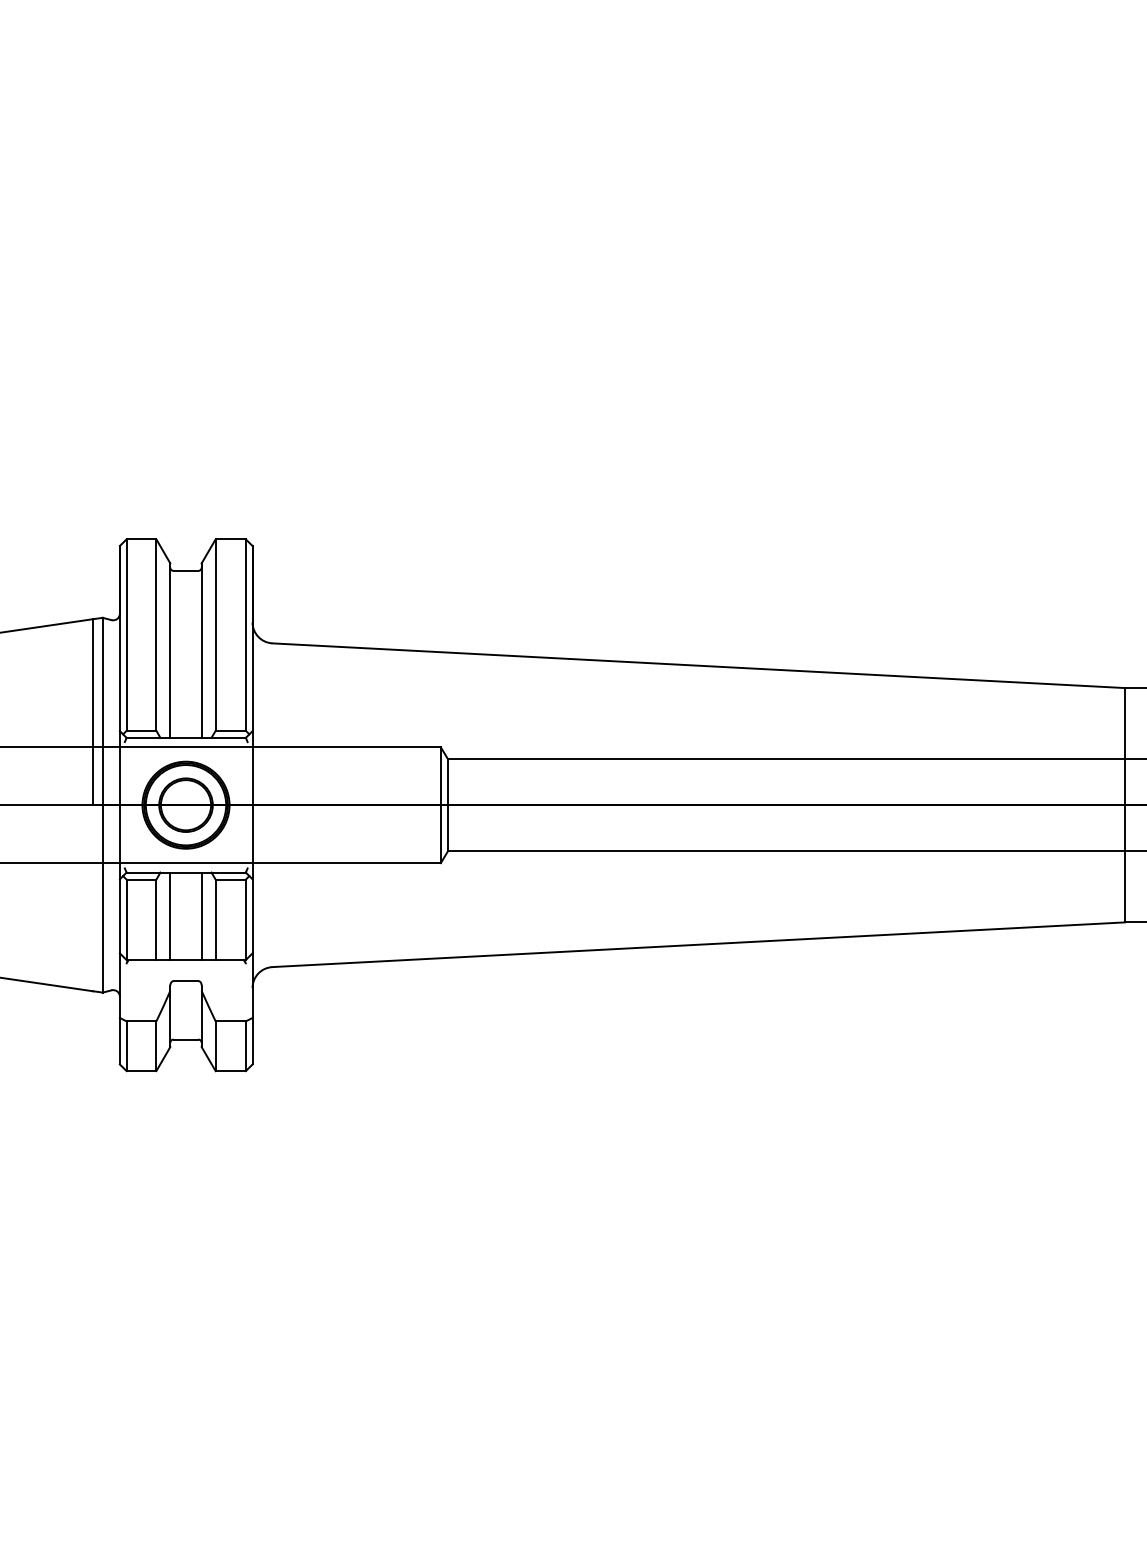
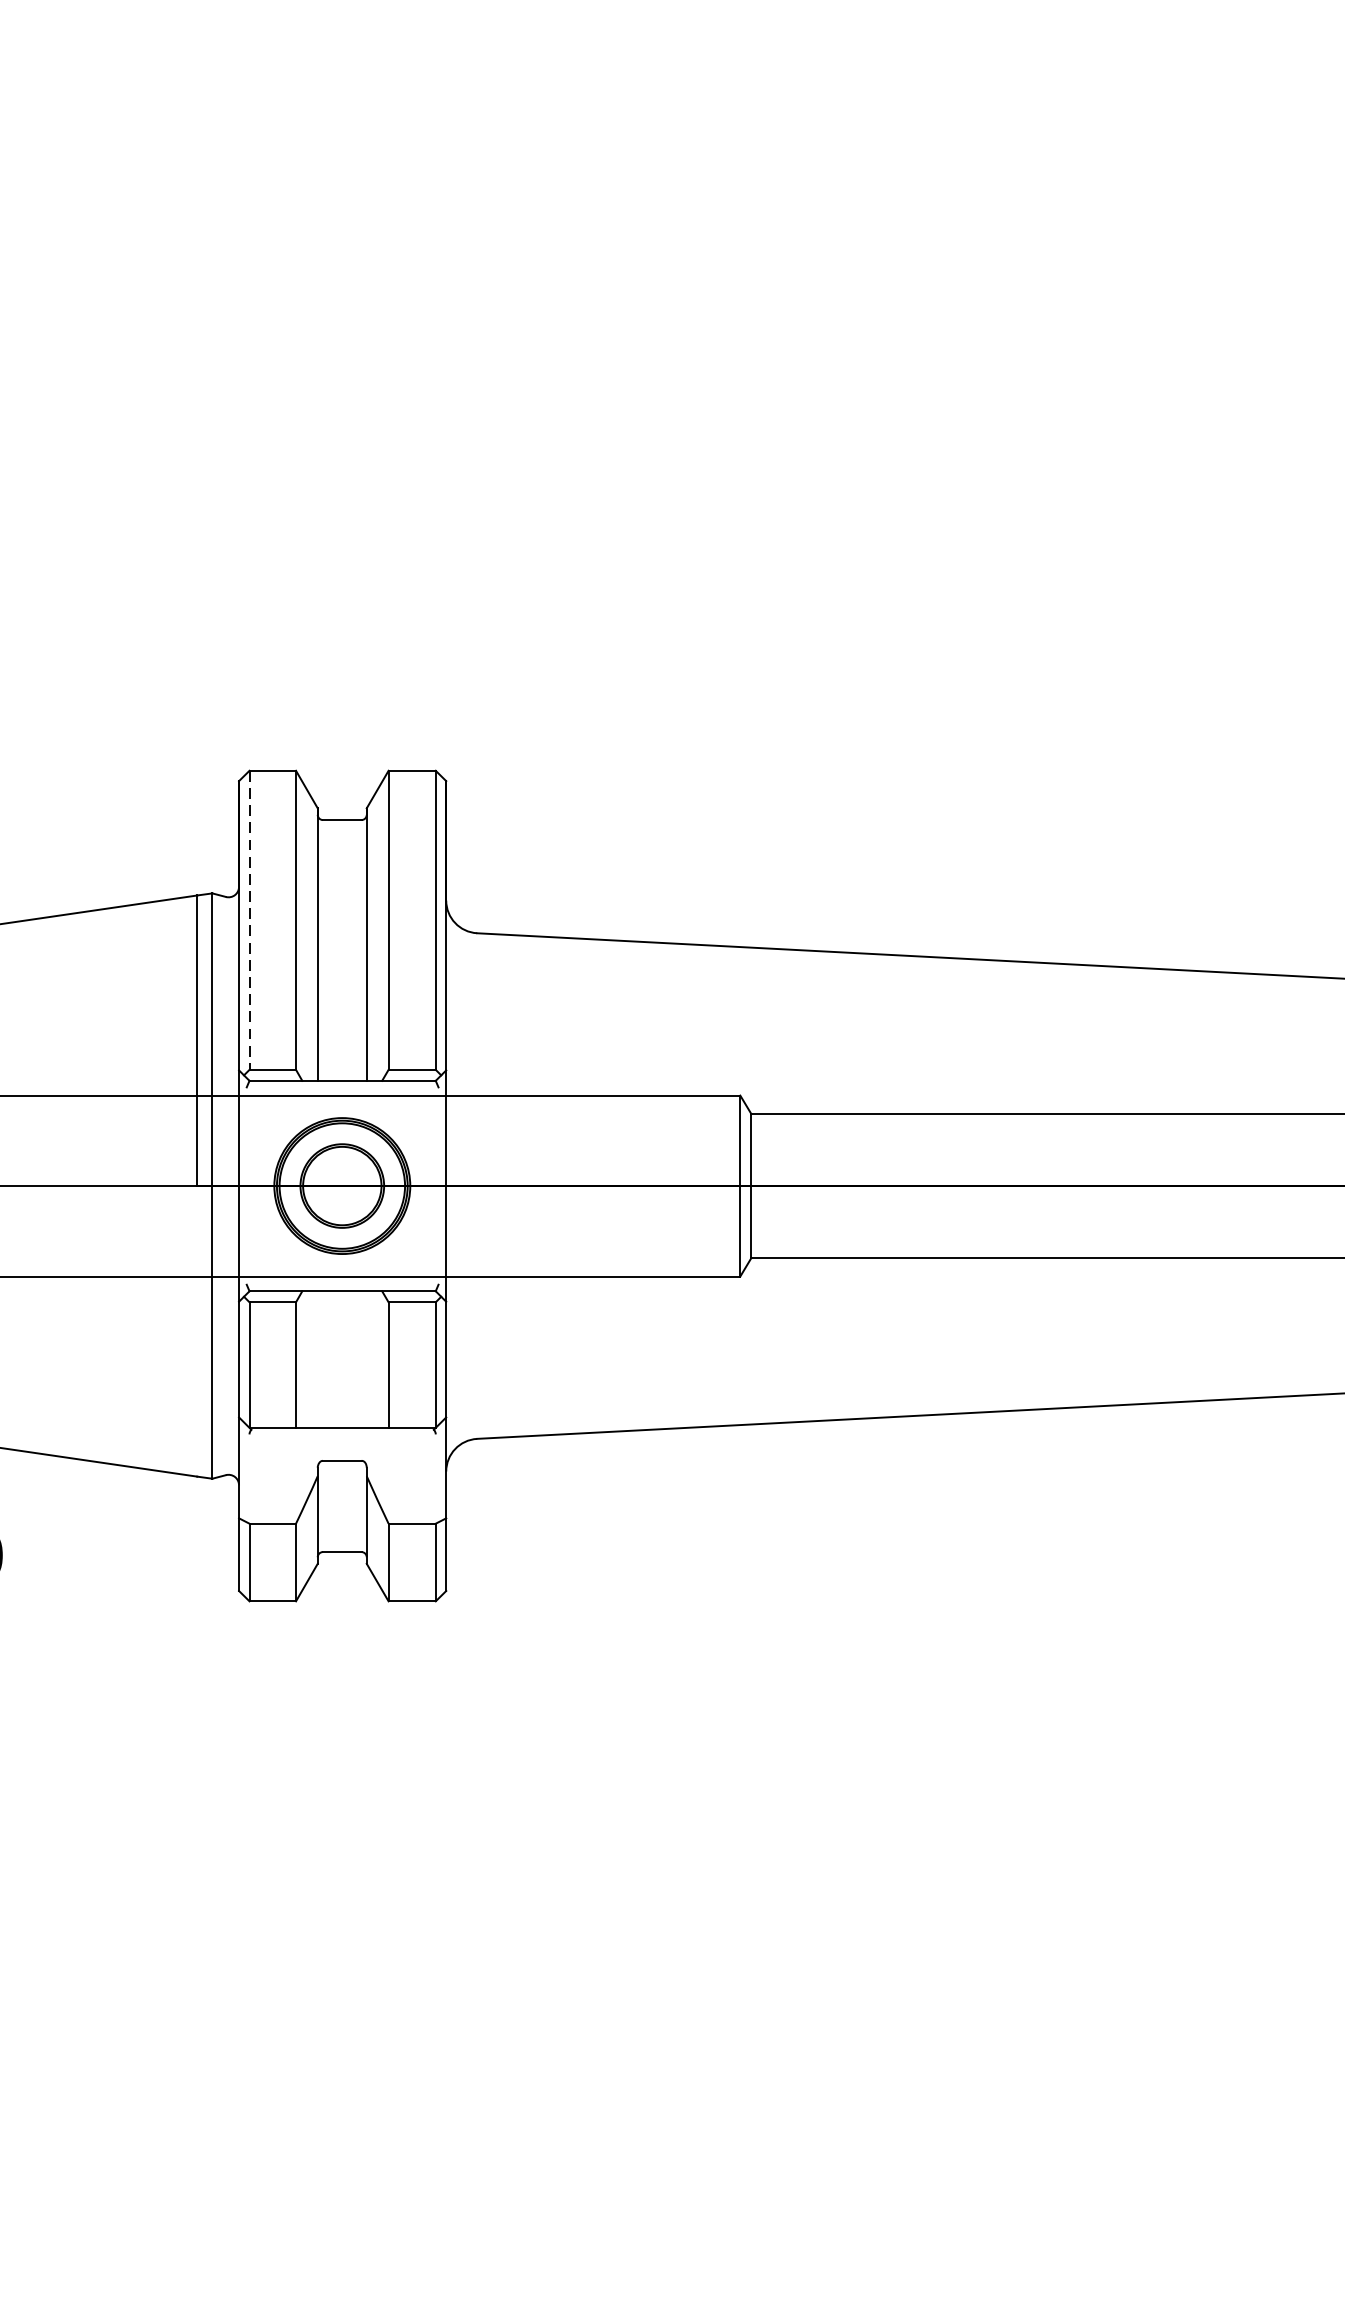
line: (126, 635) -> (249, 920), solid -> dashed
line: (170, 916) -> (318, 1359), removed
line: (201, 916) -> (366, 1359), removed

